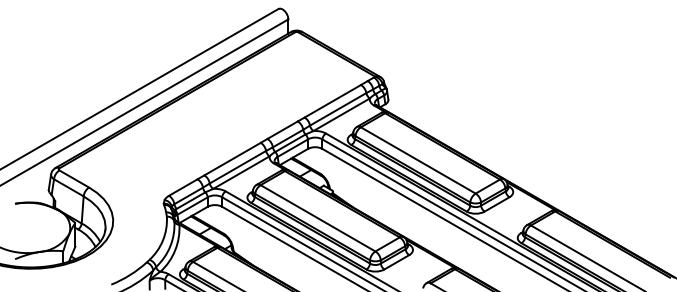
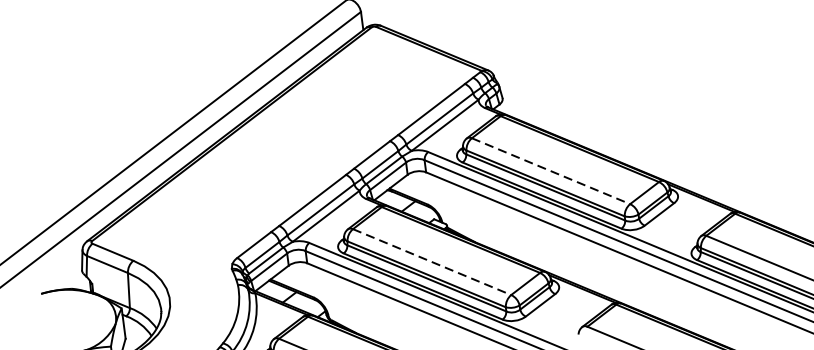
line: (418, 160) -> (551, 171), solid -> dashed
line: (318, 218) -> (432, 262), solid -> dashed

